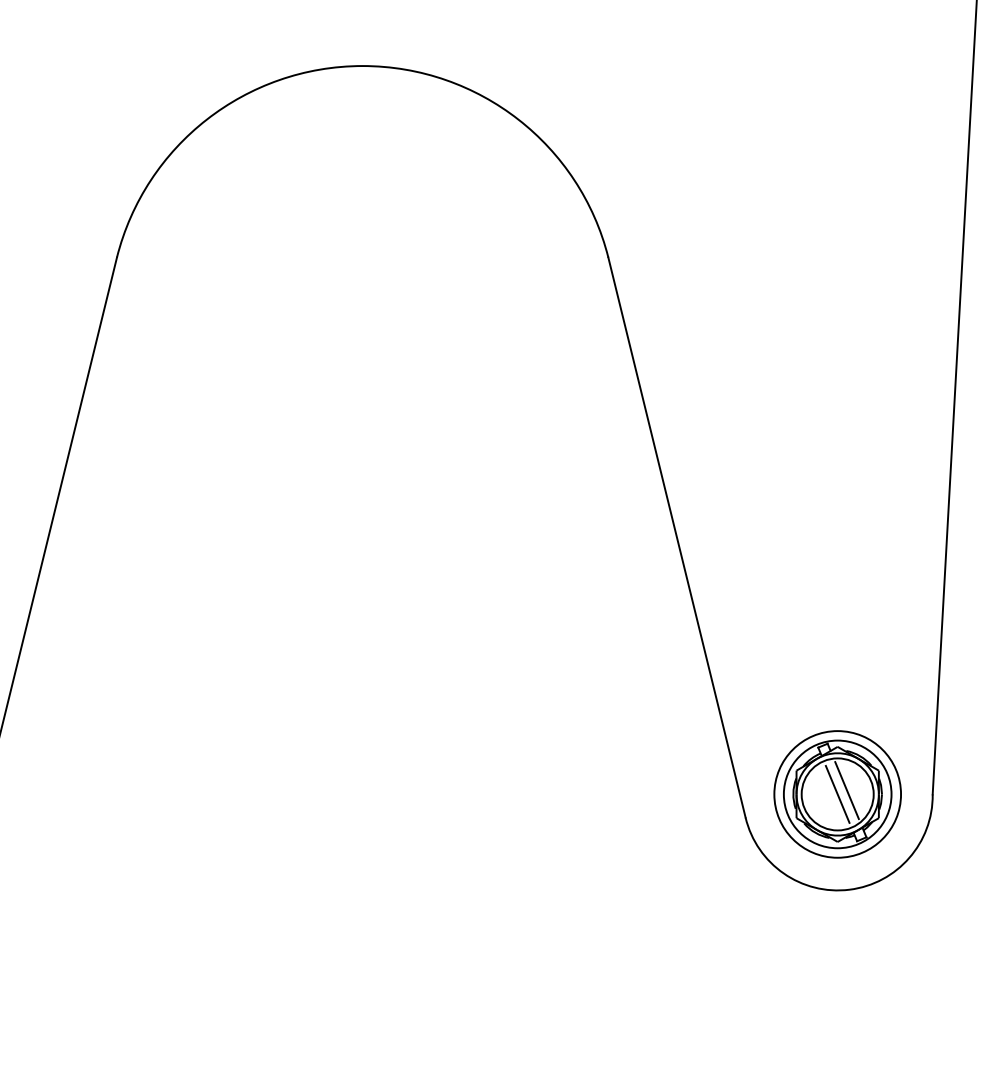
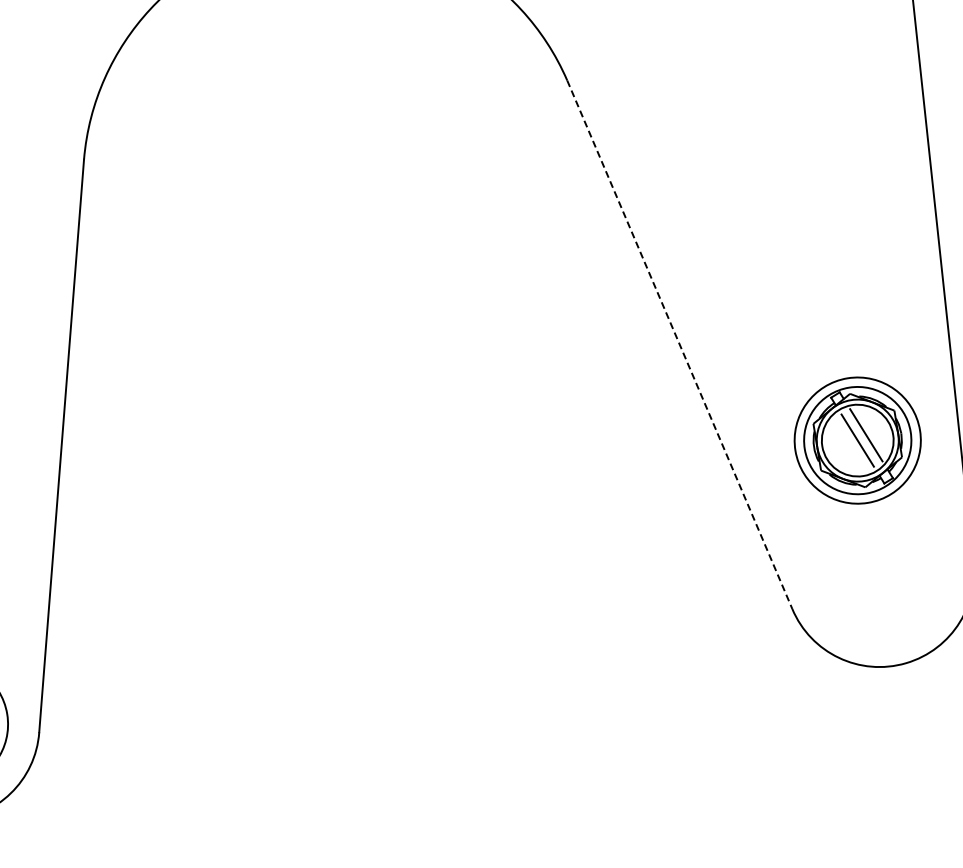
line: (677, 538) -> (680, 345), solid -> dashed
part: (837, 794) -> (857, 440), moved

